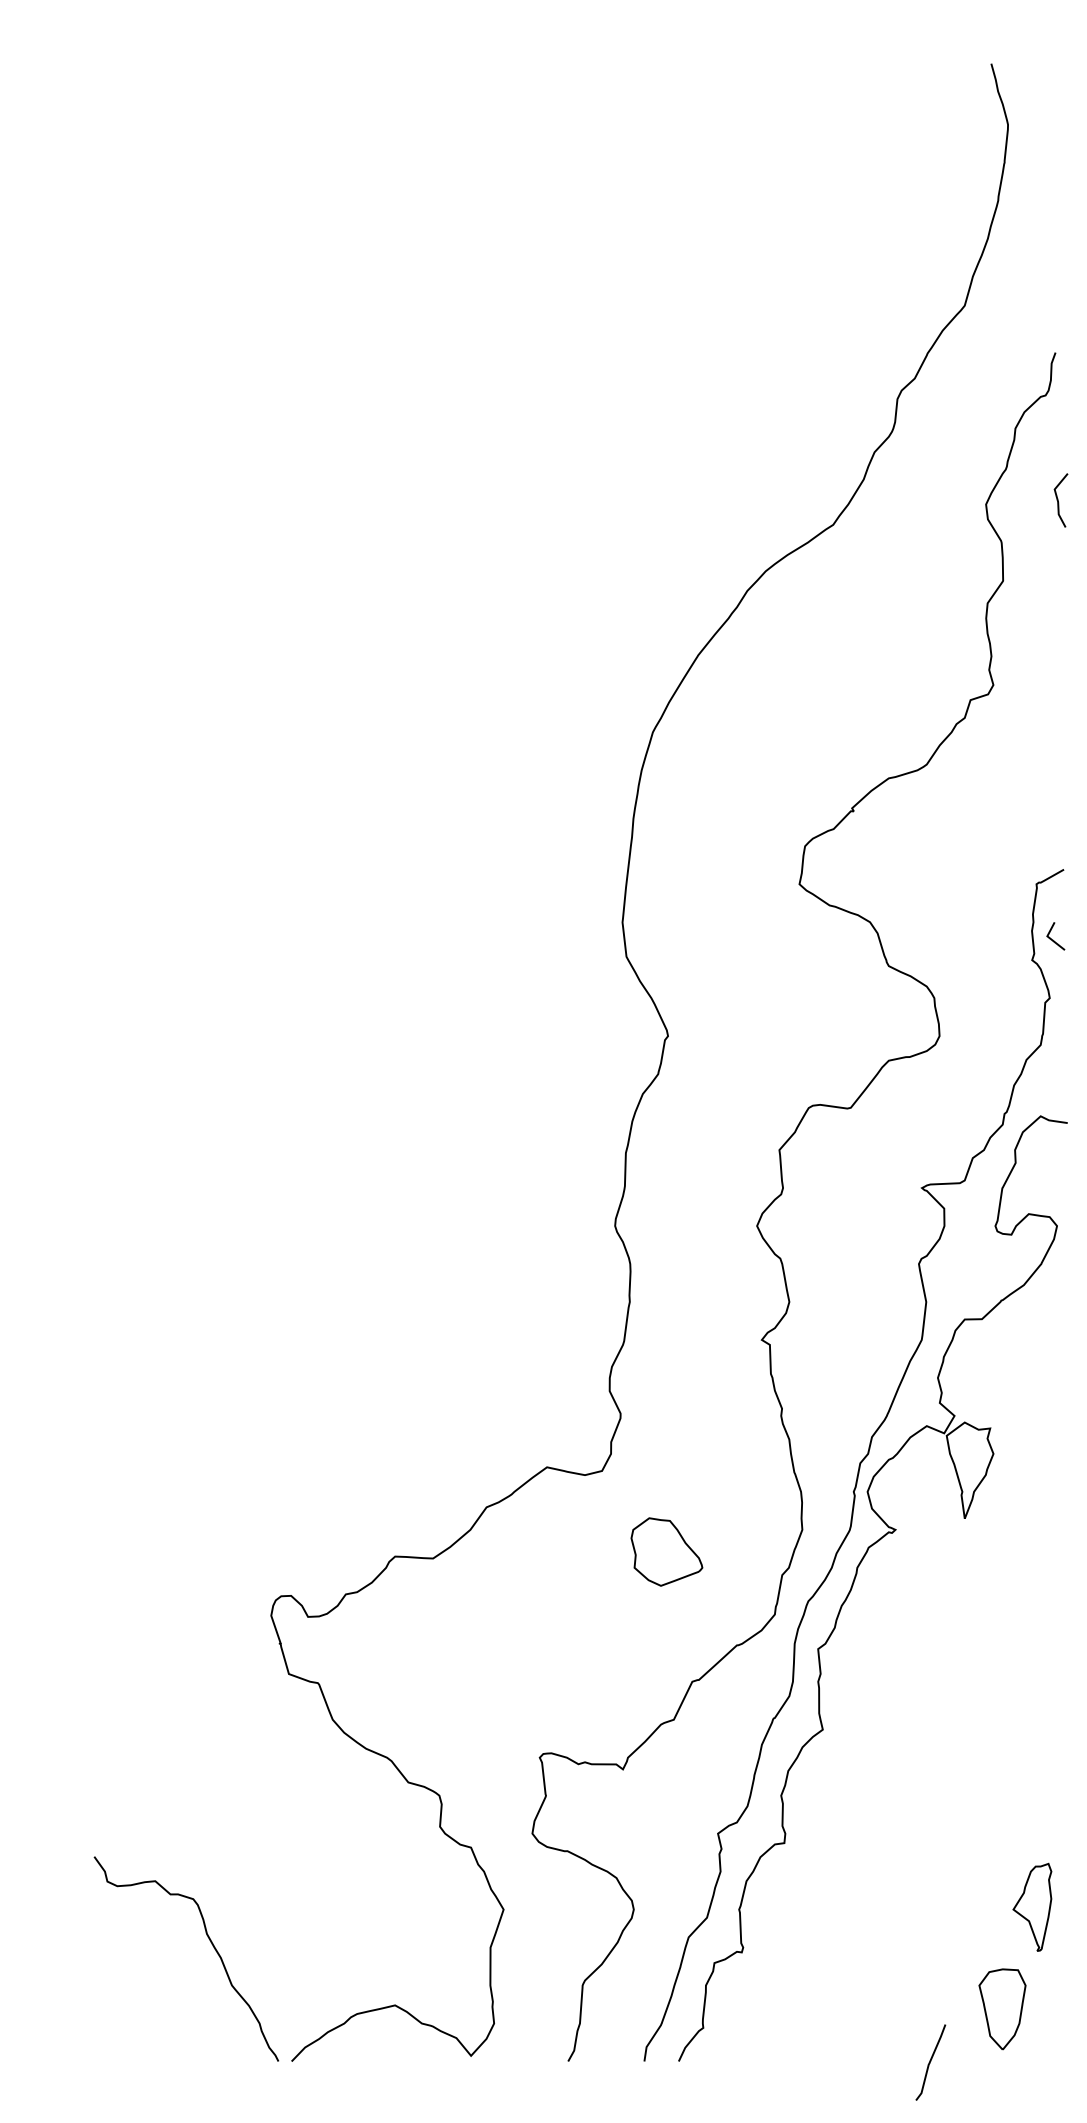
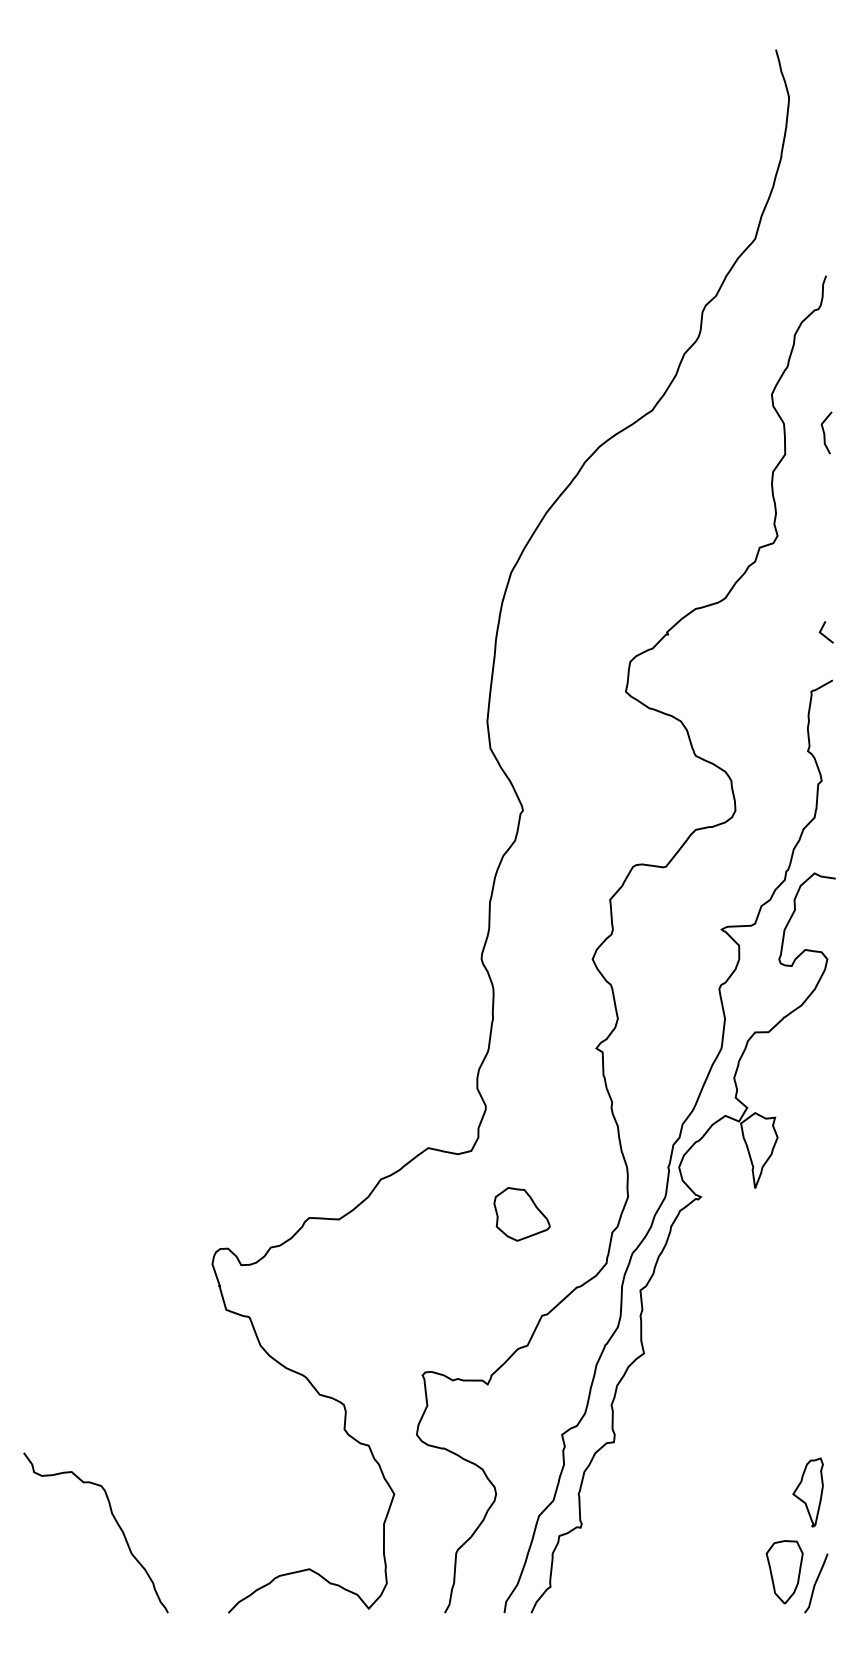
line: (1058, 500) -> (824, 432), moved
line: (1053, 939) -> (824, 634), moved
curve: (212, 1946) -> (116, 1523), moved
curve: (930, 2062) -> (816, 1583), moved

